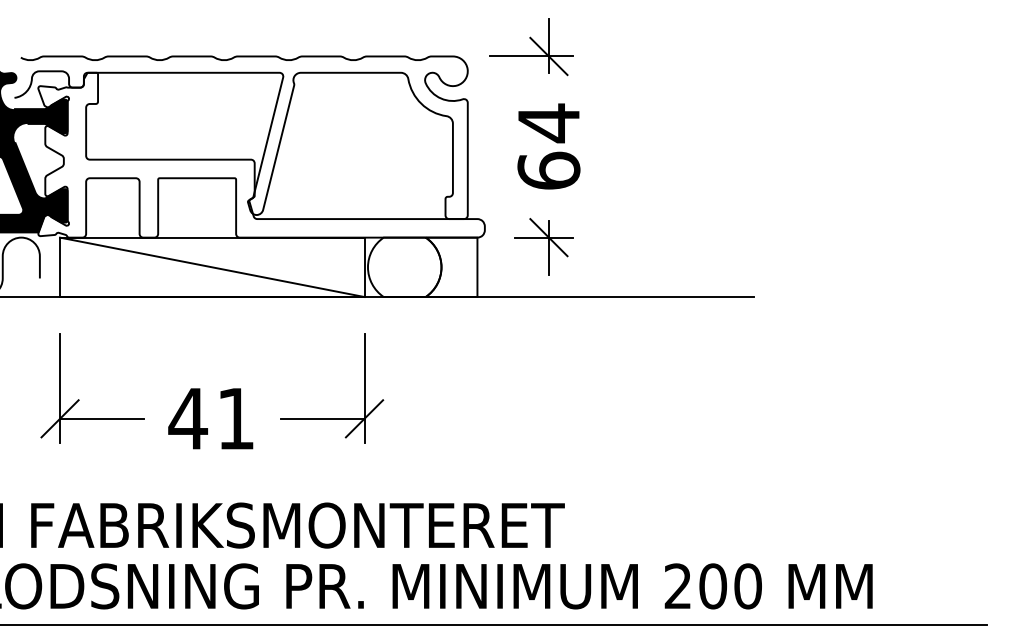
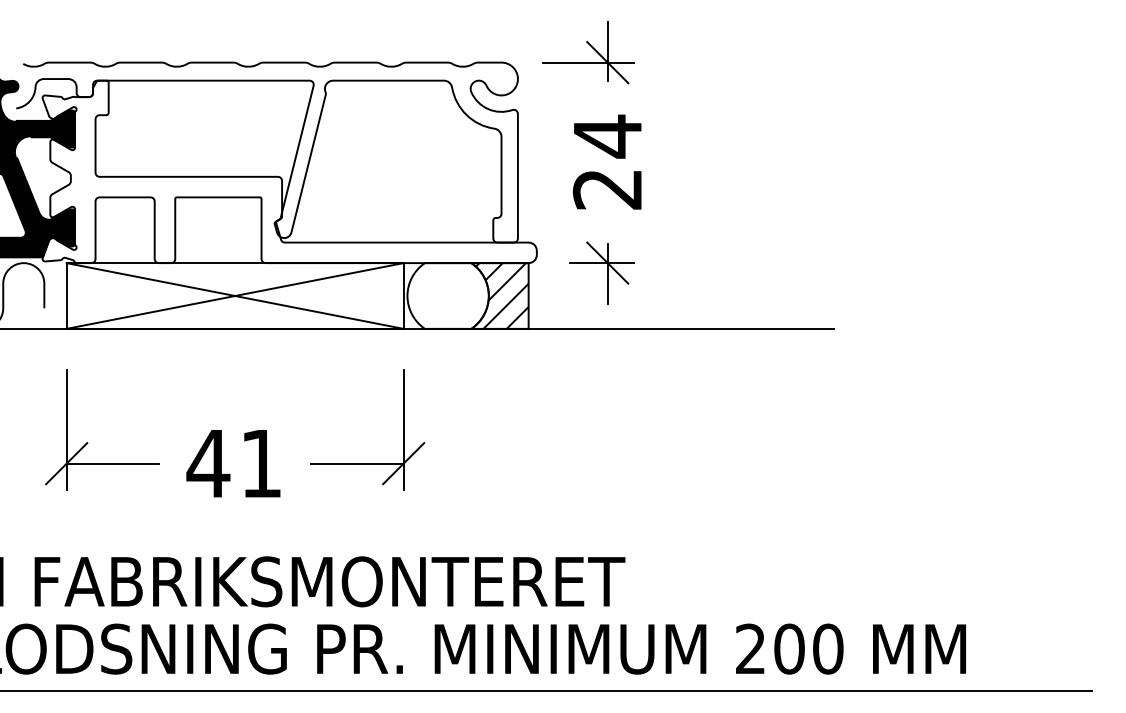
text: (548, 170) -> (607, 188), 64 -> 24
line: (211, 266) -> (234, 295), added
hatch: (452, 266) -> (501, 295), added

